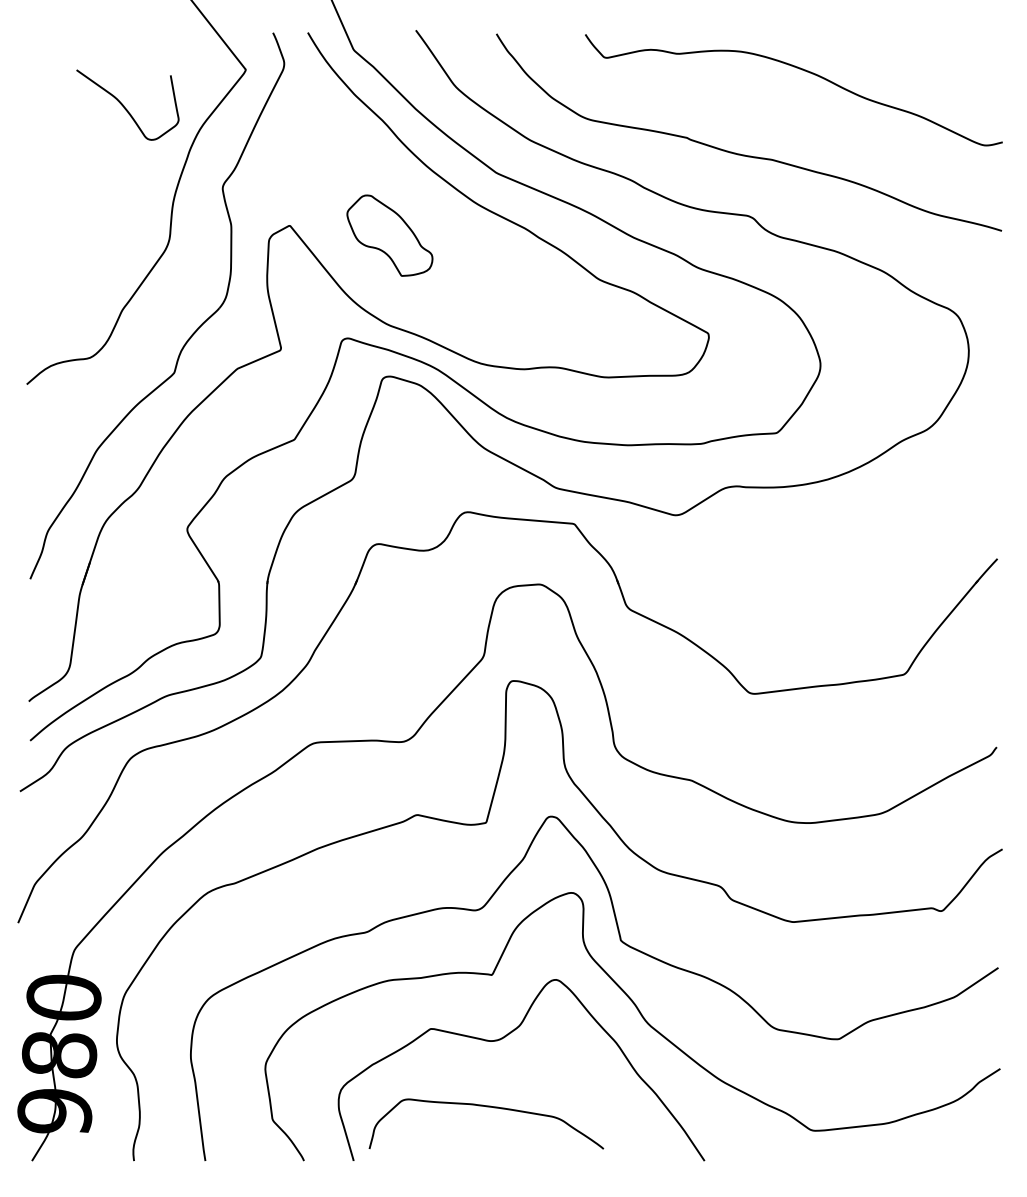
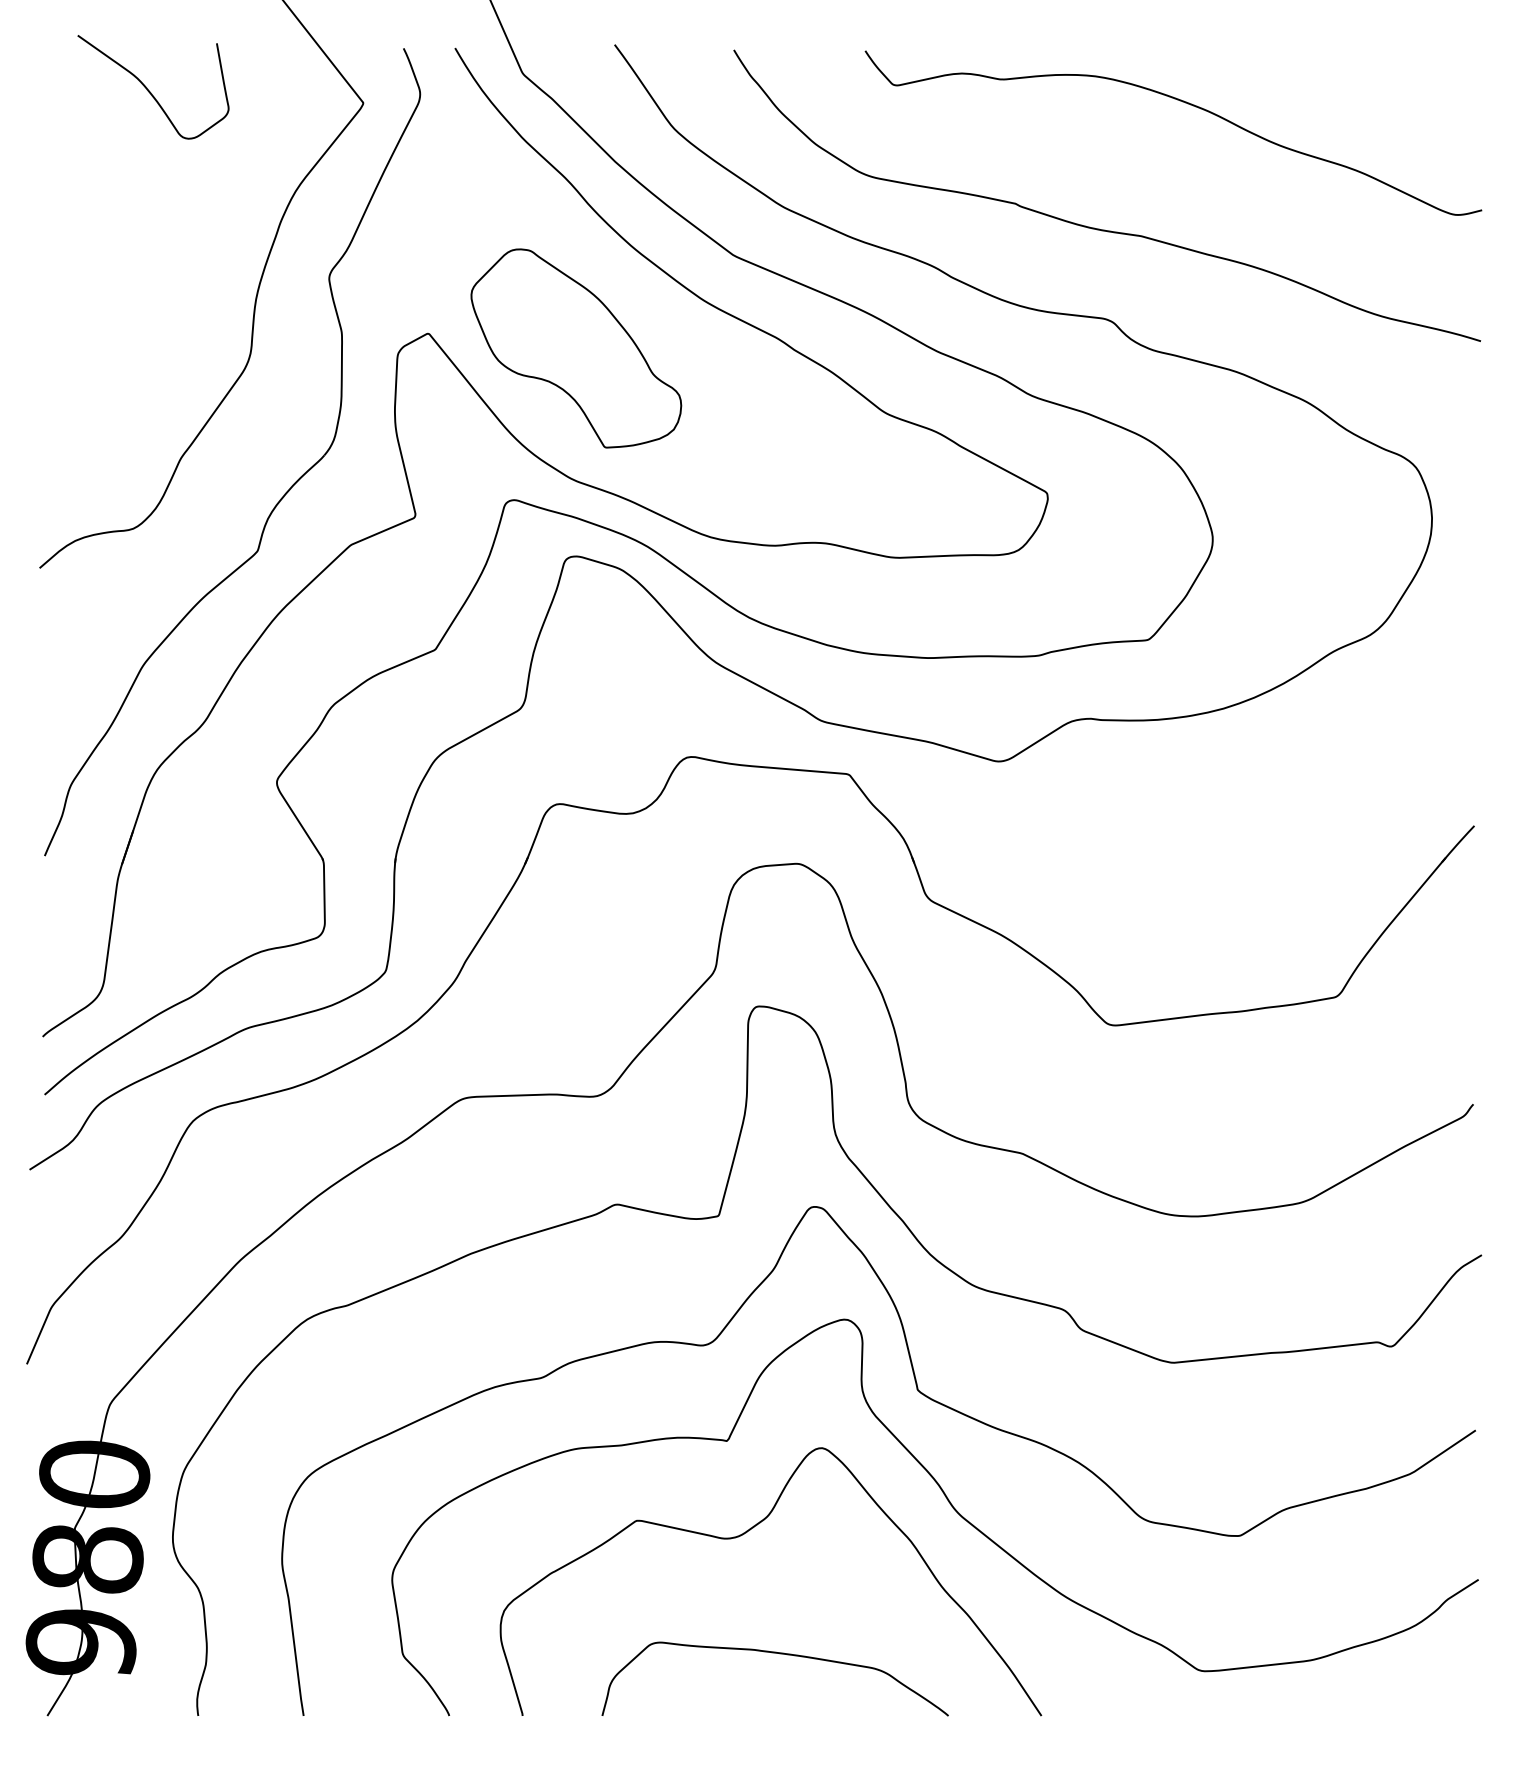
curve: (124, 105) -> (148, 87), moved
part: (389, 235) -> (575, 347), size x1.67
curve: (486, 1107) -> (775, 1654), moved

